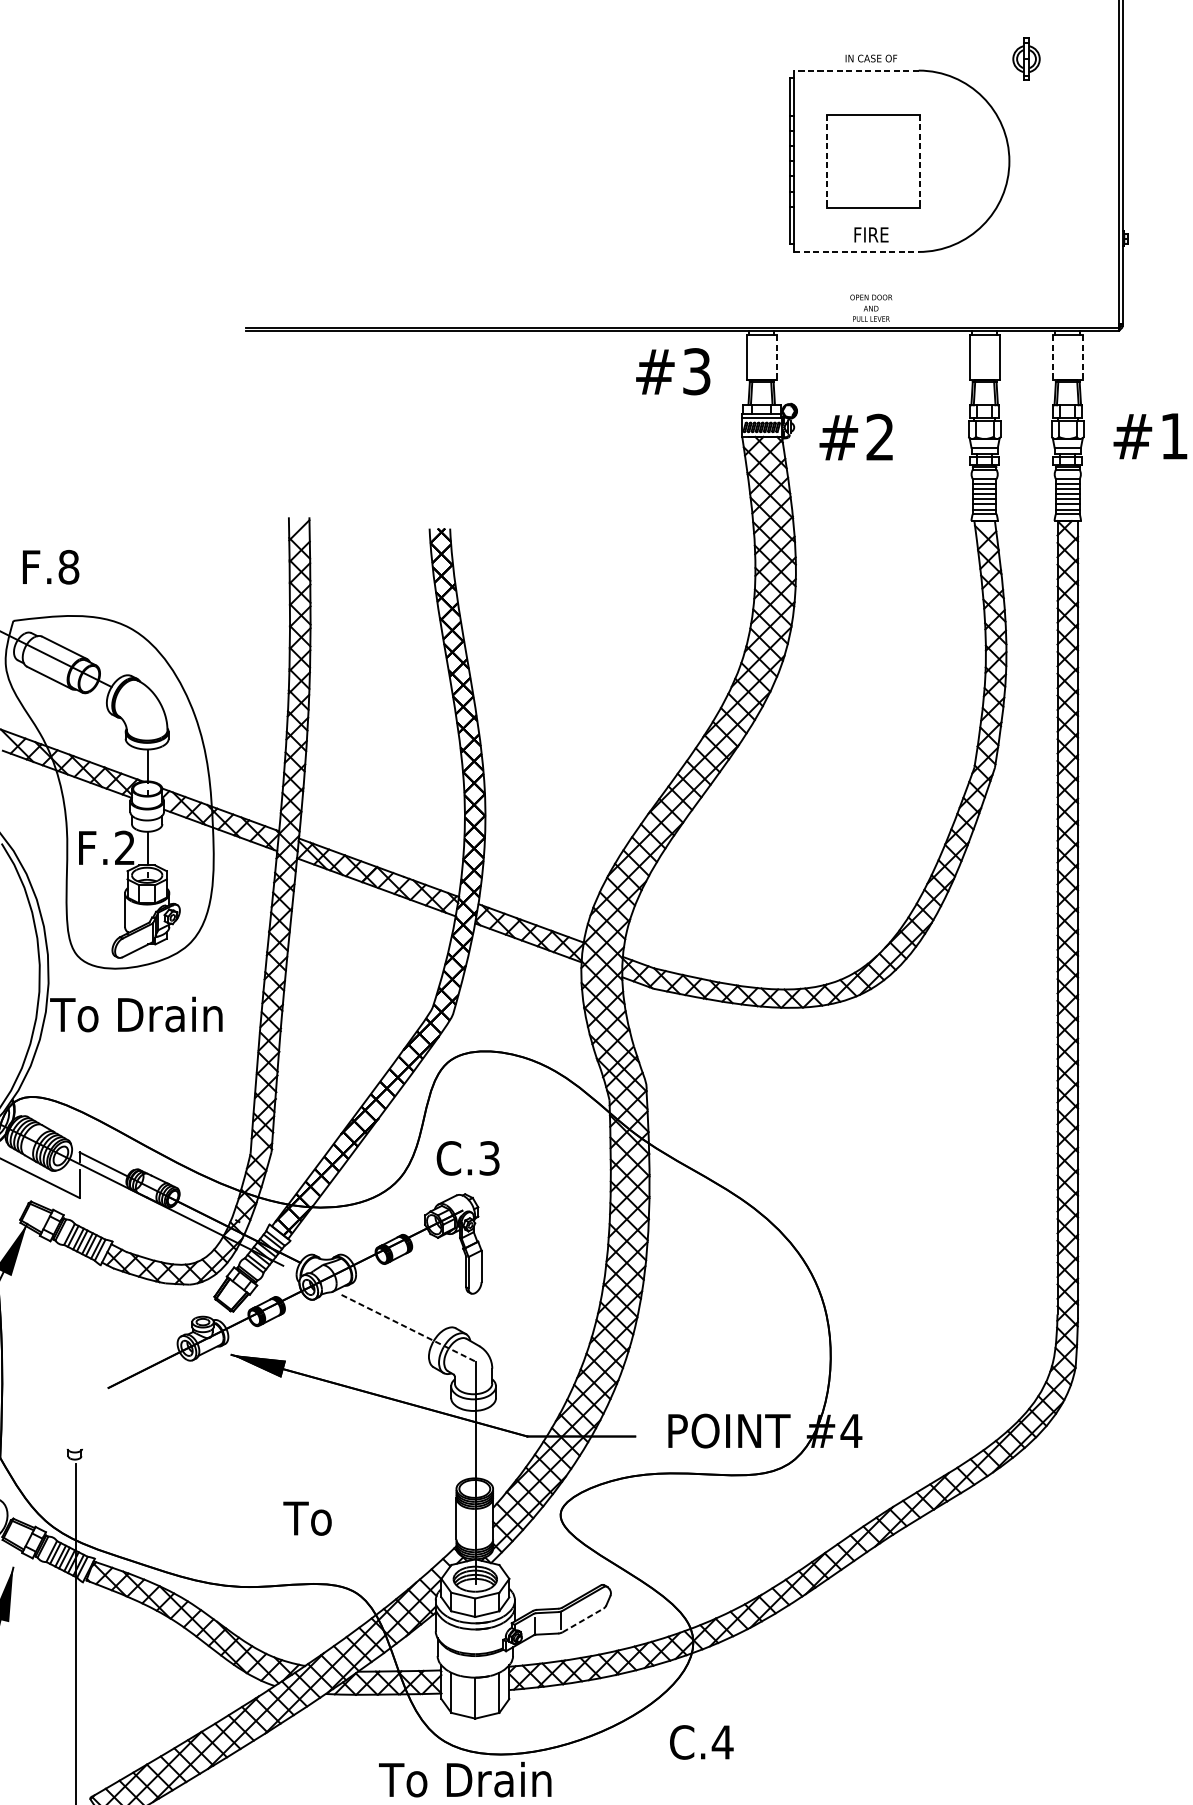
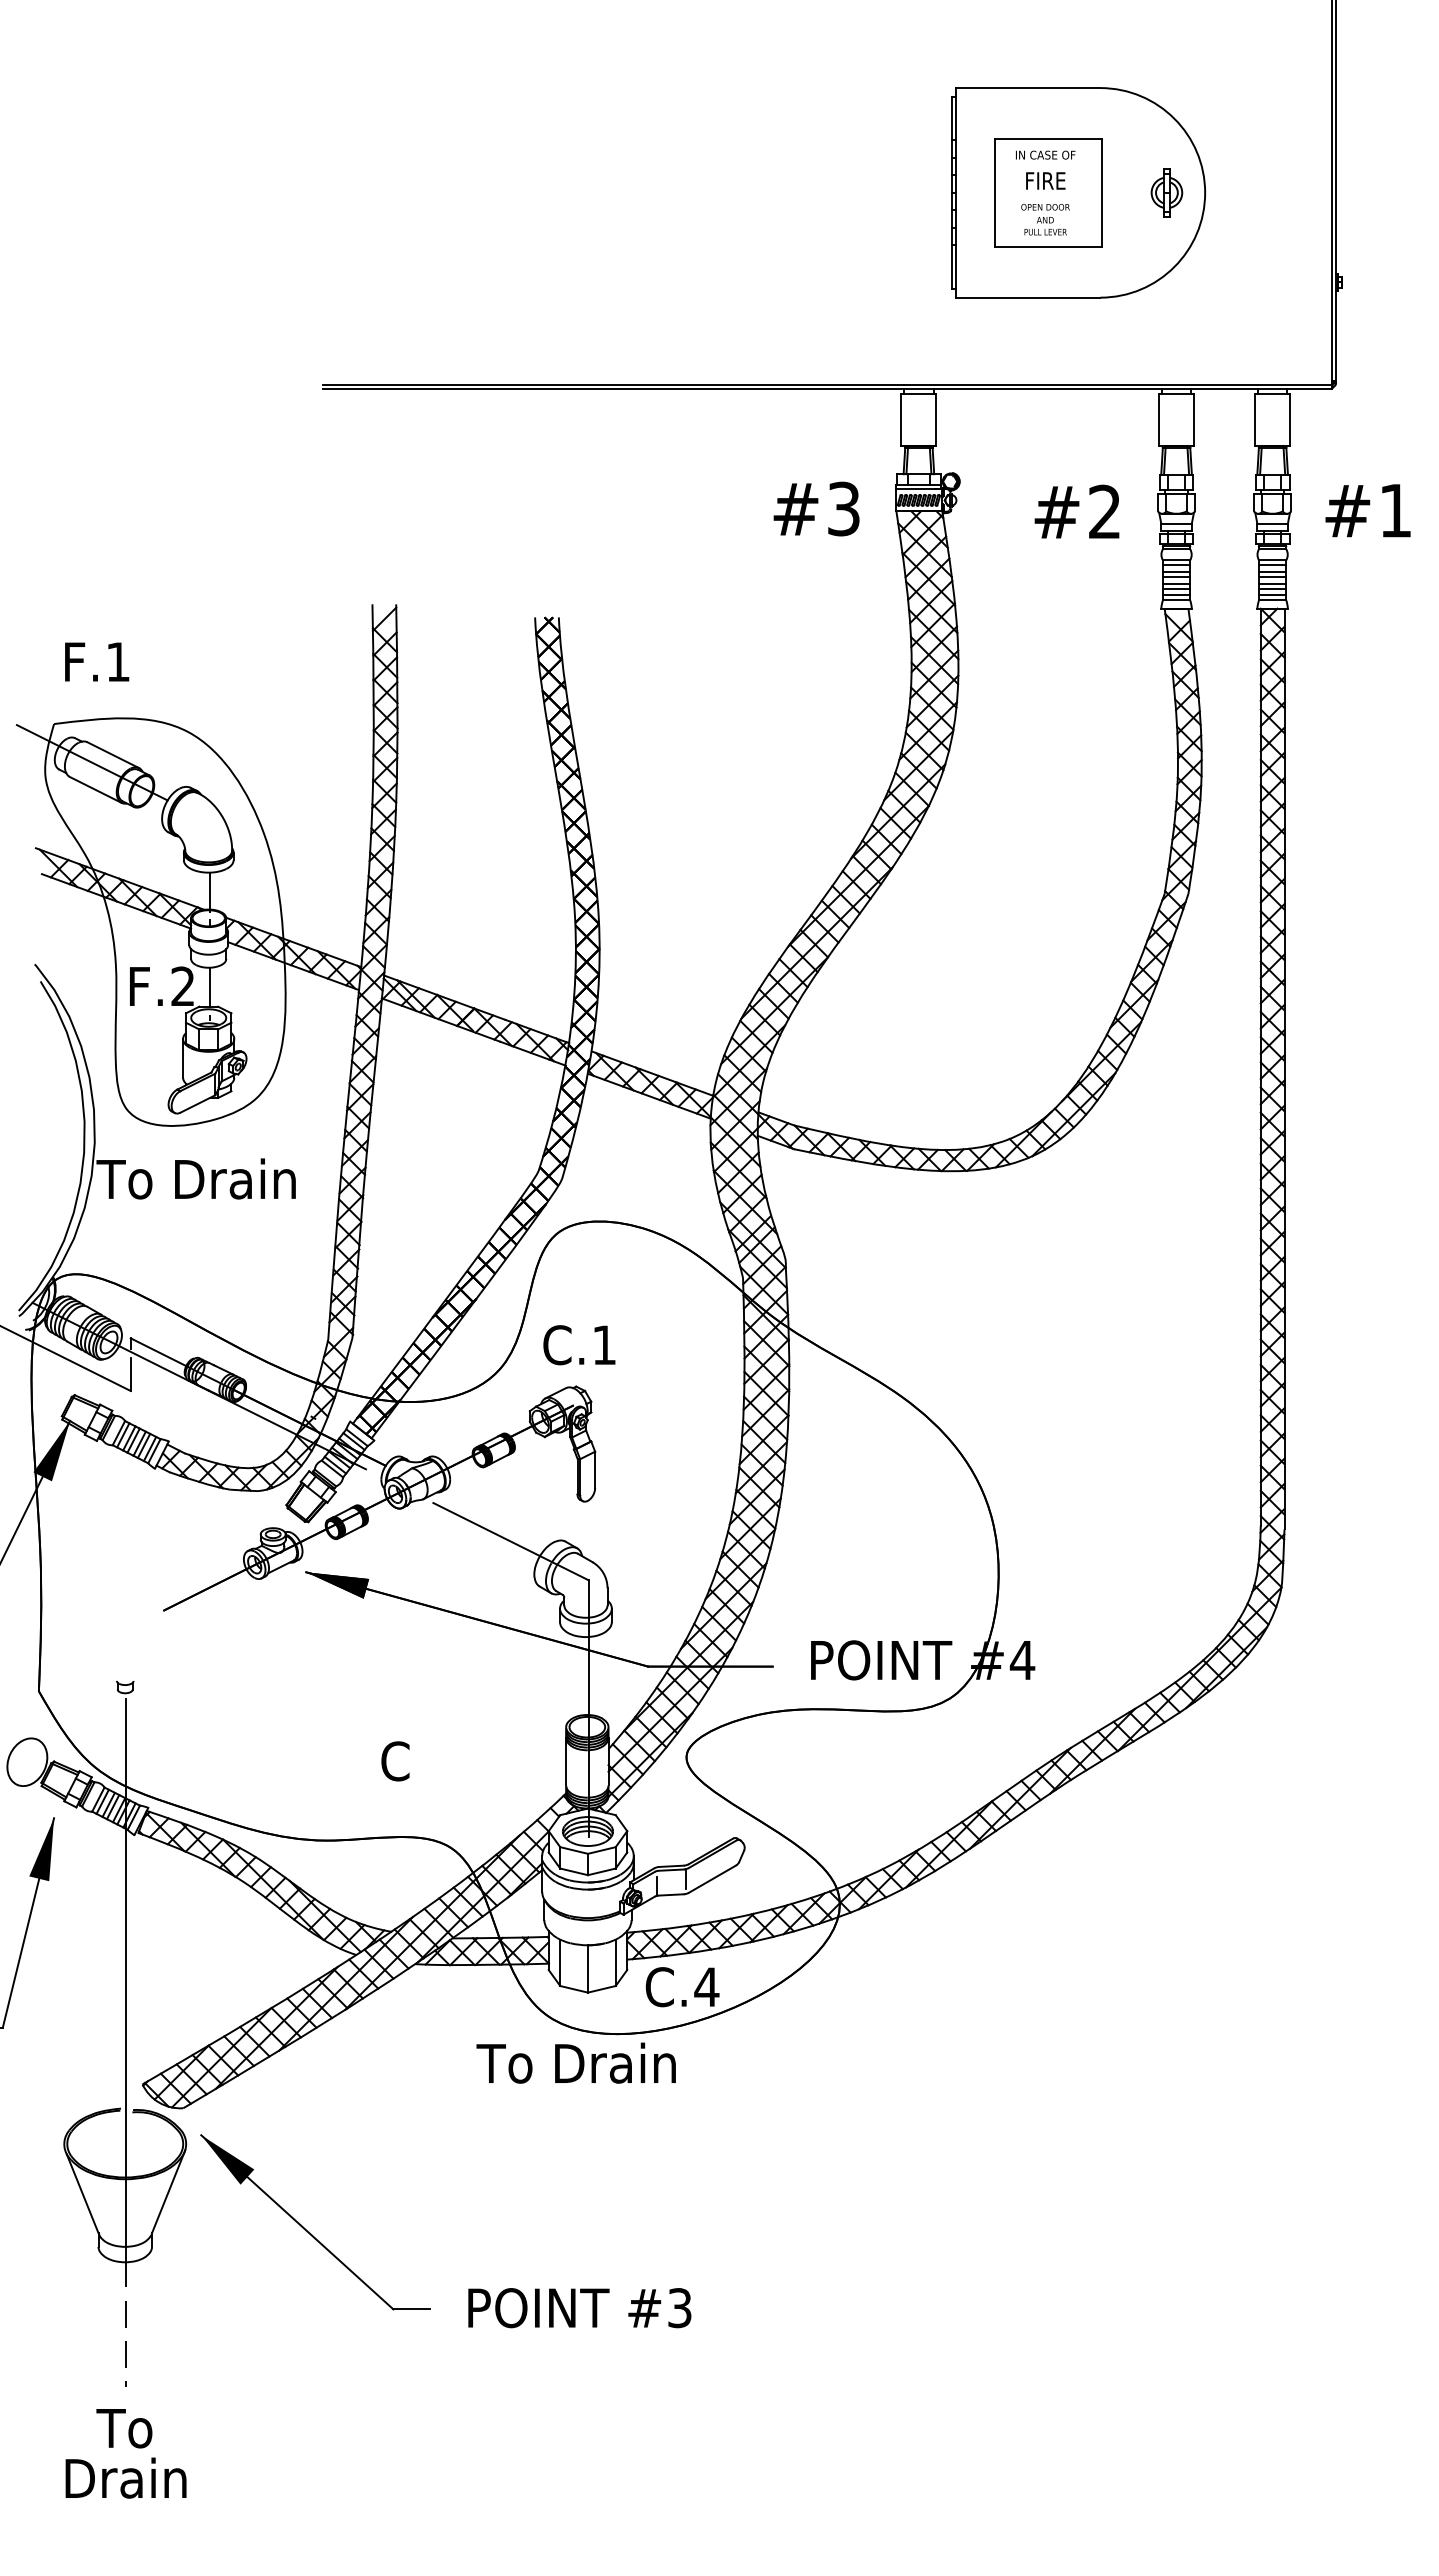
text: (871, 57) -> (1045, 154), moved
part: (1026, 58) -> (1166, 192), moved
line: (855, 70) -> (1027, 88), dashed -> solid
line: (827, 160) -> (994, 192), dashed -> solid
line: (920, 160) -> (1102, 192), dashed -> solid
text: (871, 234) -> (1045, 180), moved
line: (856, 251) -> (1028, 297), dashed -> solid
text: (871, 308) -> (1045, 219), moved
line: (776, 358) -> (936, 420), dashed -> solid
line: (1052, 358) -> (1255, 420), dashed -> solid
line: (1083, 358) -> (1290, 420), dashed -> solid
text: (673, 371) -> (816, 508), moved
text: (855, 436) -> (1076, 511), moved
text: (69, 567) -> (118, 662), F.8 -> F.1
text: (489, 1158) -> (604, 1345), C.3 -> C.1
line: (408, 1328) -> (510, 1541), dashed -> solid
text: (307, 1518) -> (393, 1761), To -> C
line: (583, 1619) -> (712, 1878), dashed -> solid
text: (701, 1742) -> (682, 1987), moved

